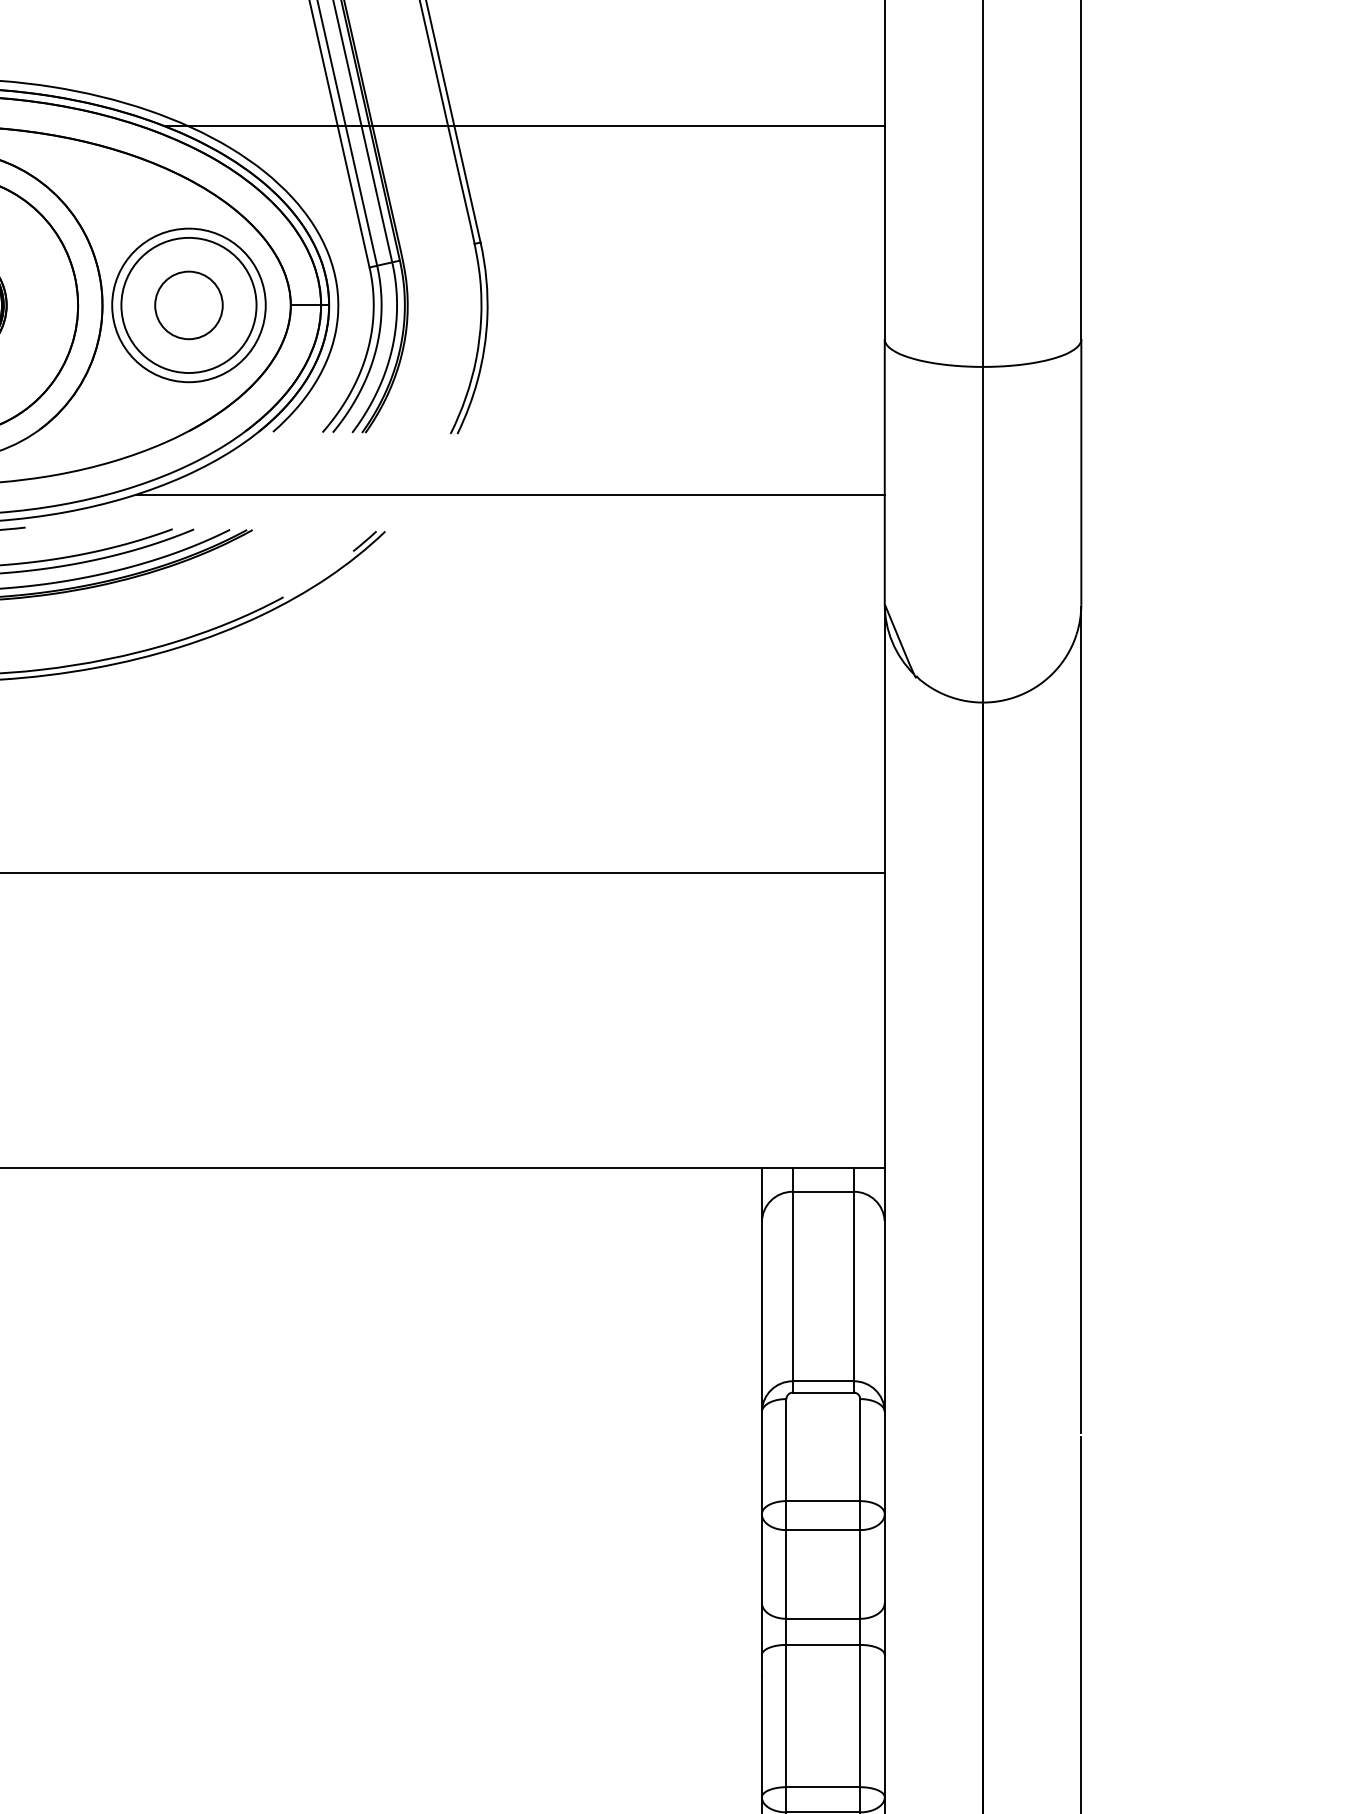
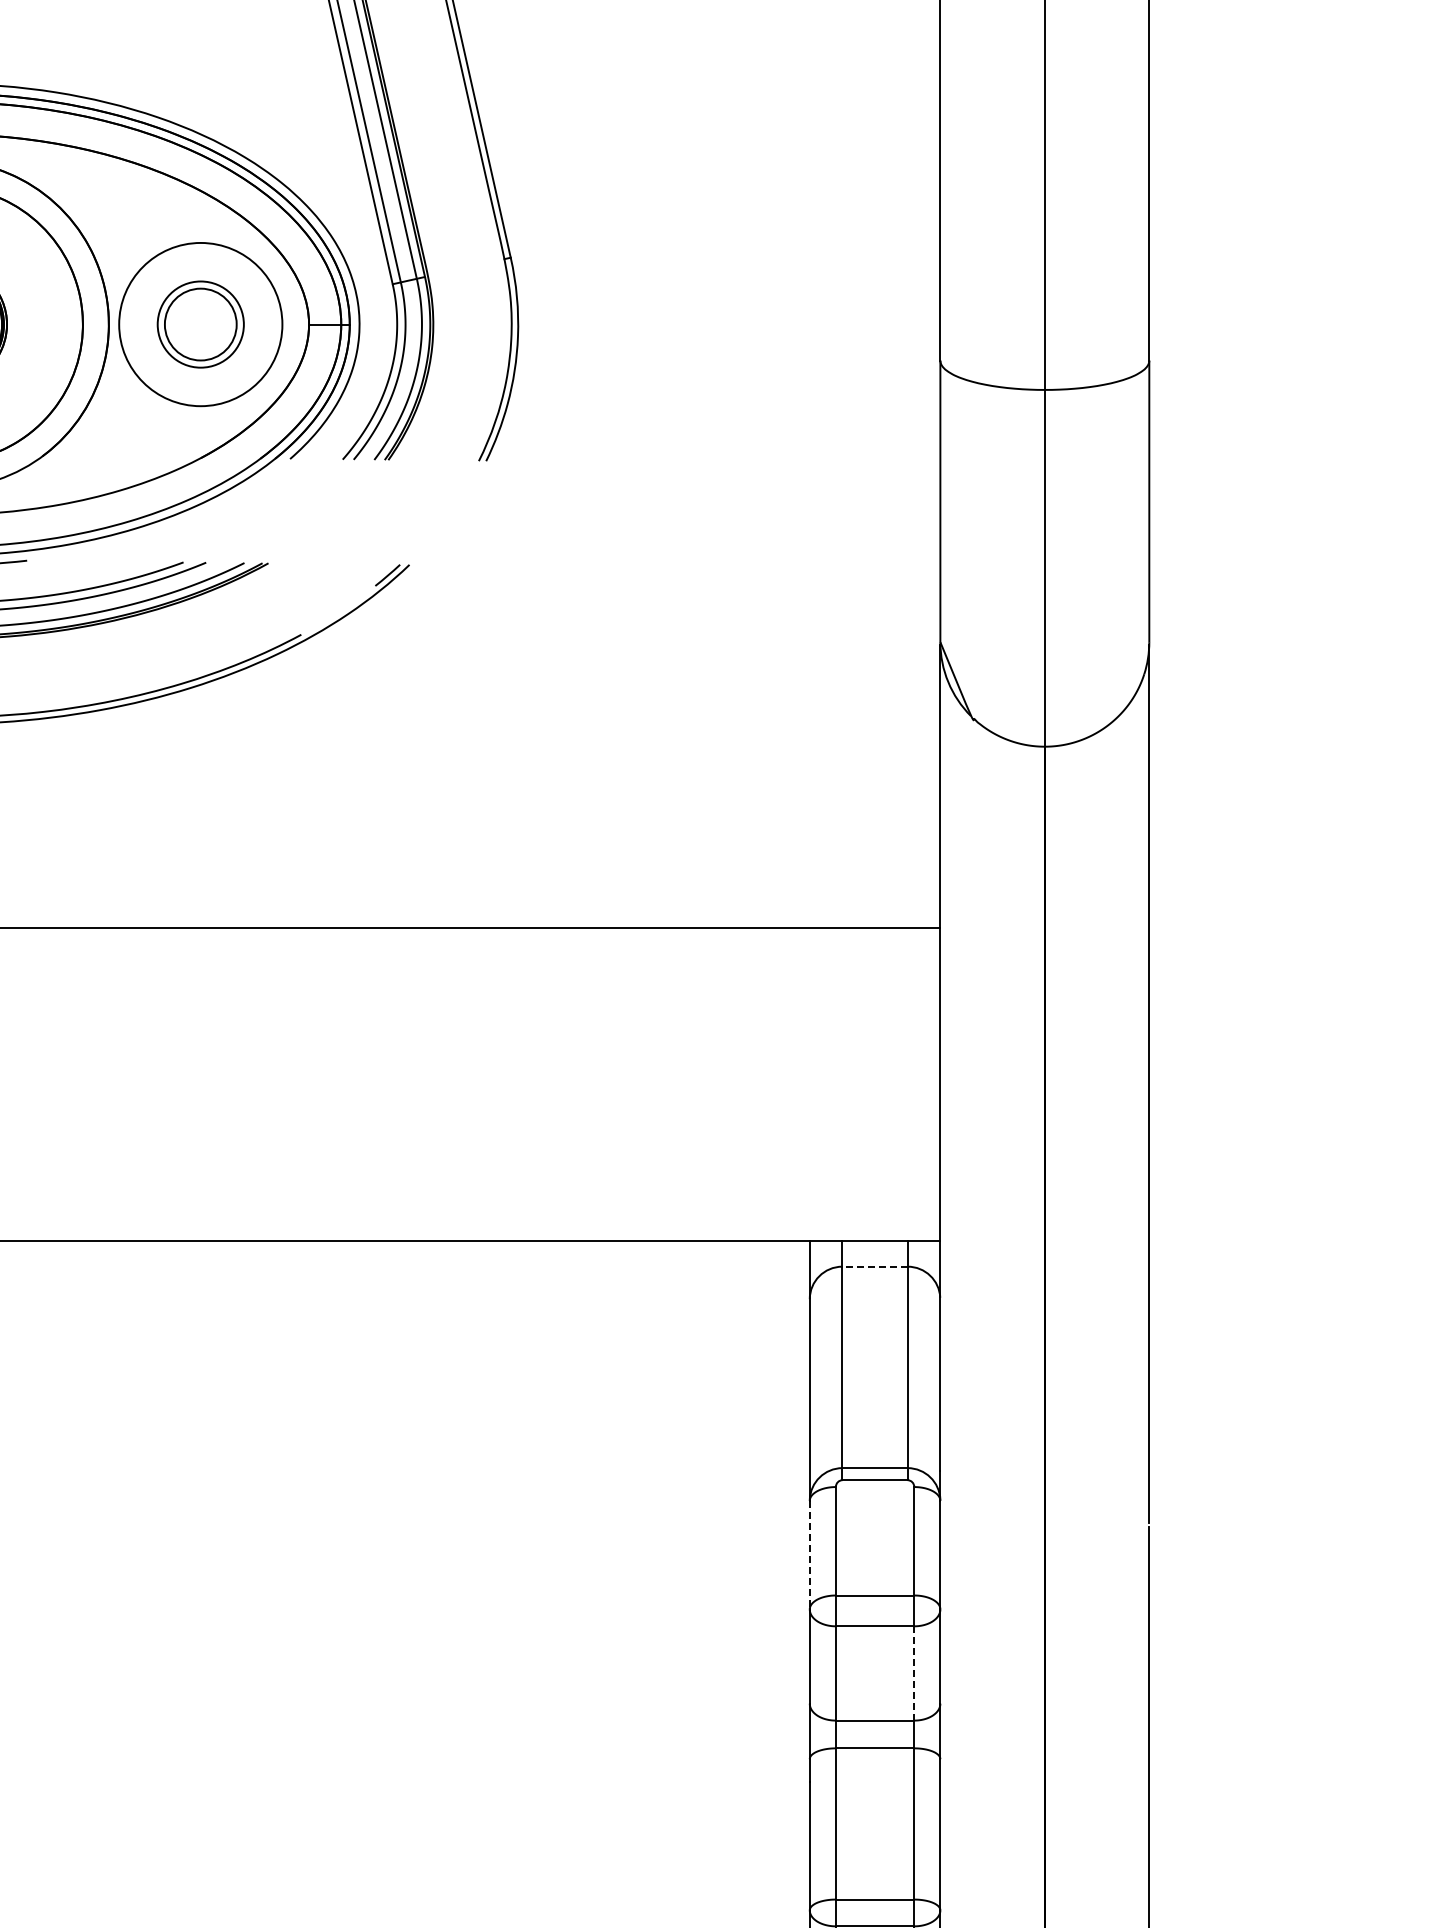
line: (524, 125) -> (557, 133), removed
circle: (188, 305) -> (200, 324), size x0.6
line: (510, 494) -> (542, 525), removed
line: (823, 1191) -> (875, 1266), solid -> dashed
line: (761, 1463) -> (809, 1555), solid -> dashed
line: (860, 1573) -> (914, 1672), solid -> dashed

